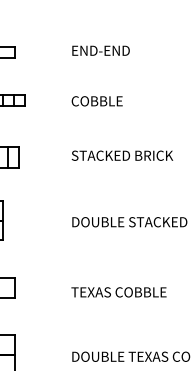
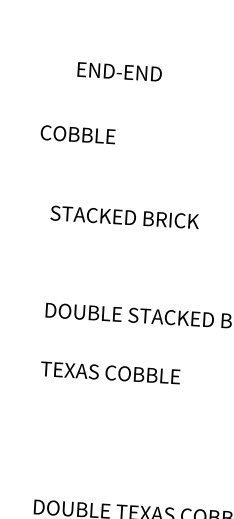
text: (100, 50) -> (118, 71), moved
text: (96, 101) -> (77, 134), moved
text: (118, 292) -> (109, 373), moved

